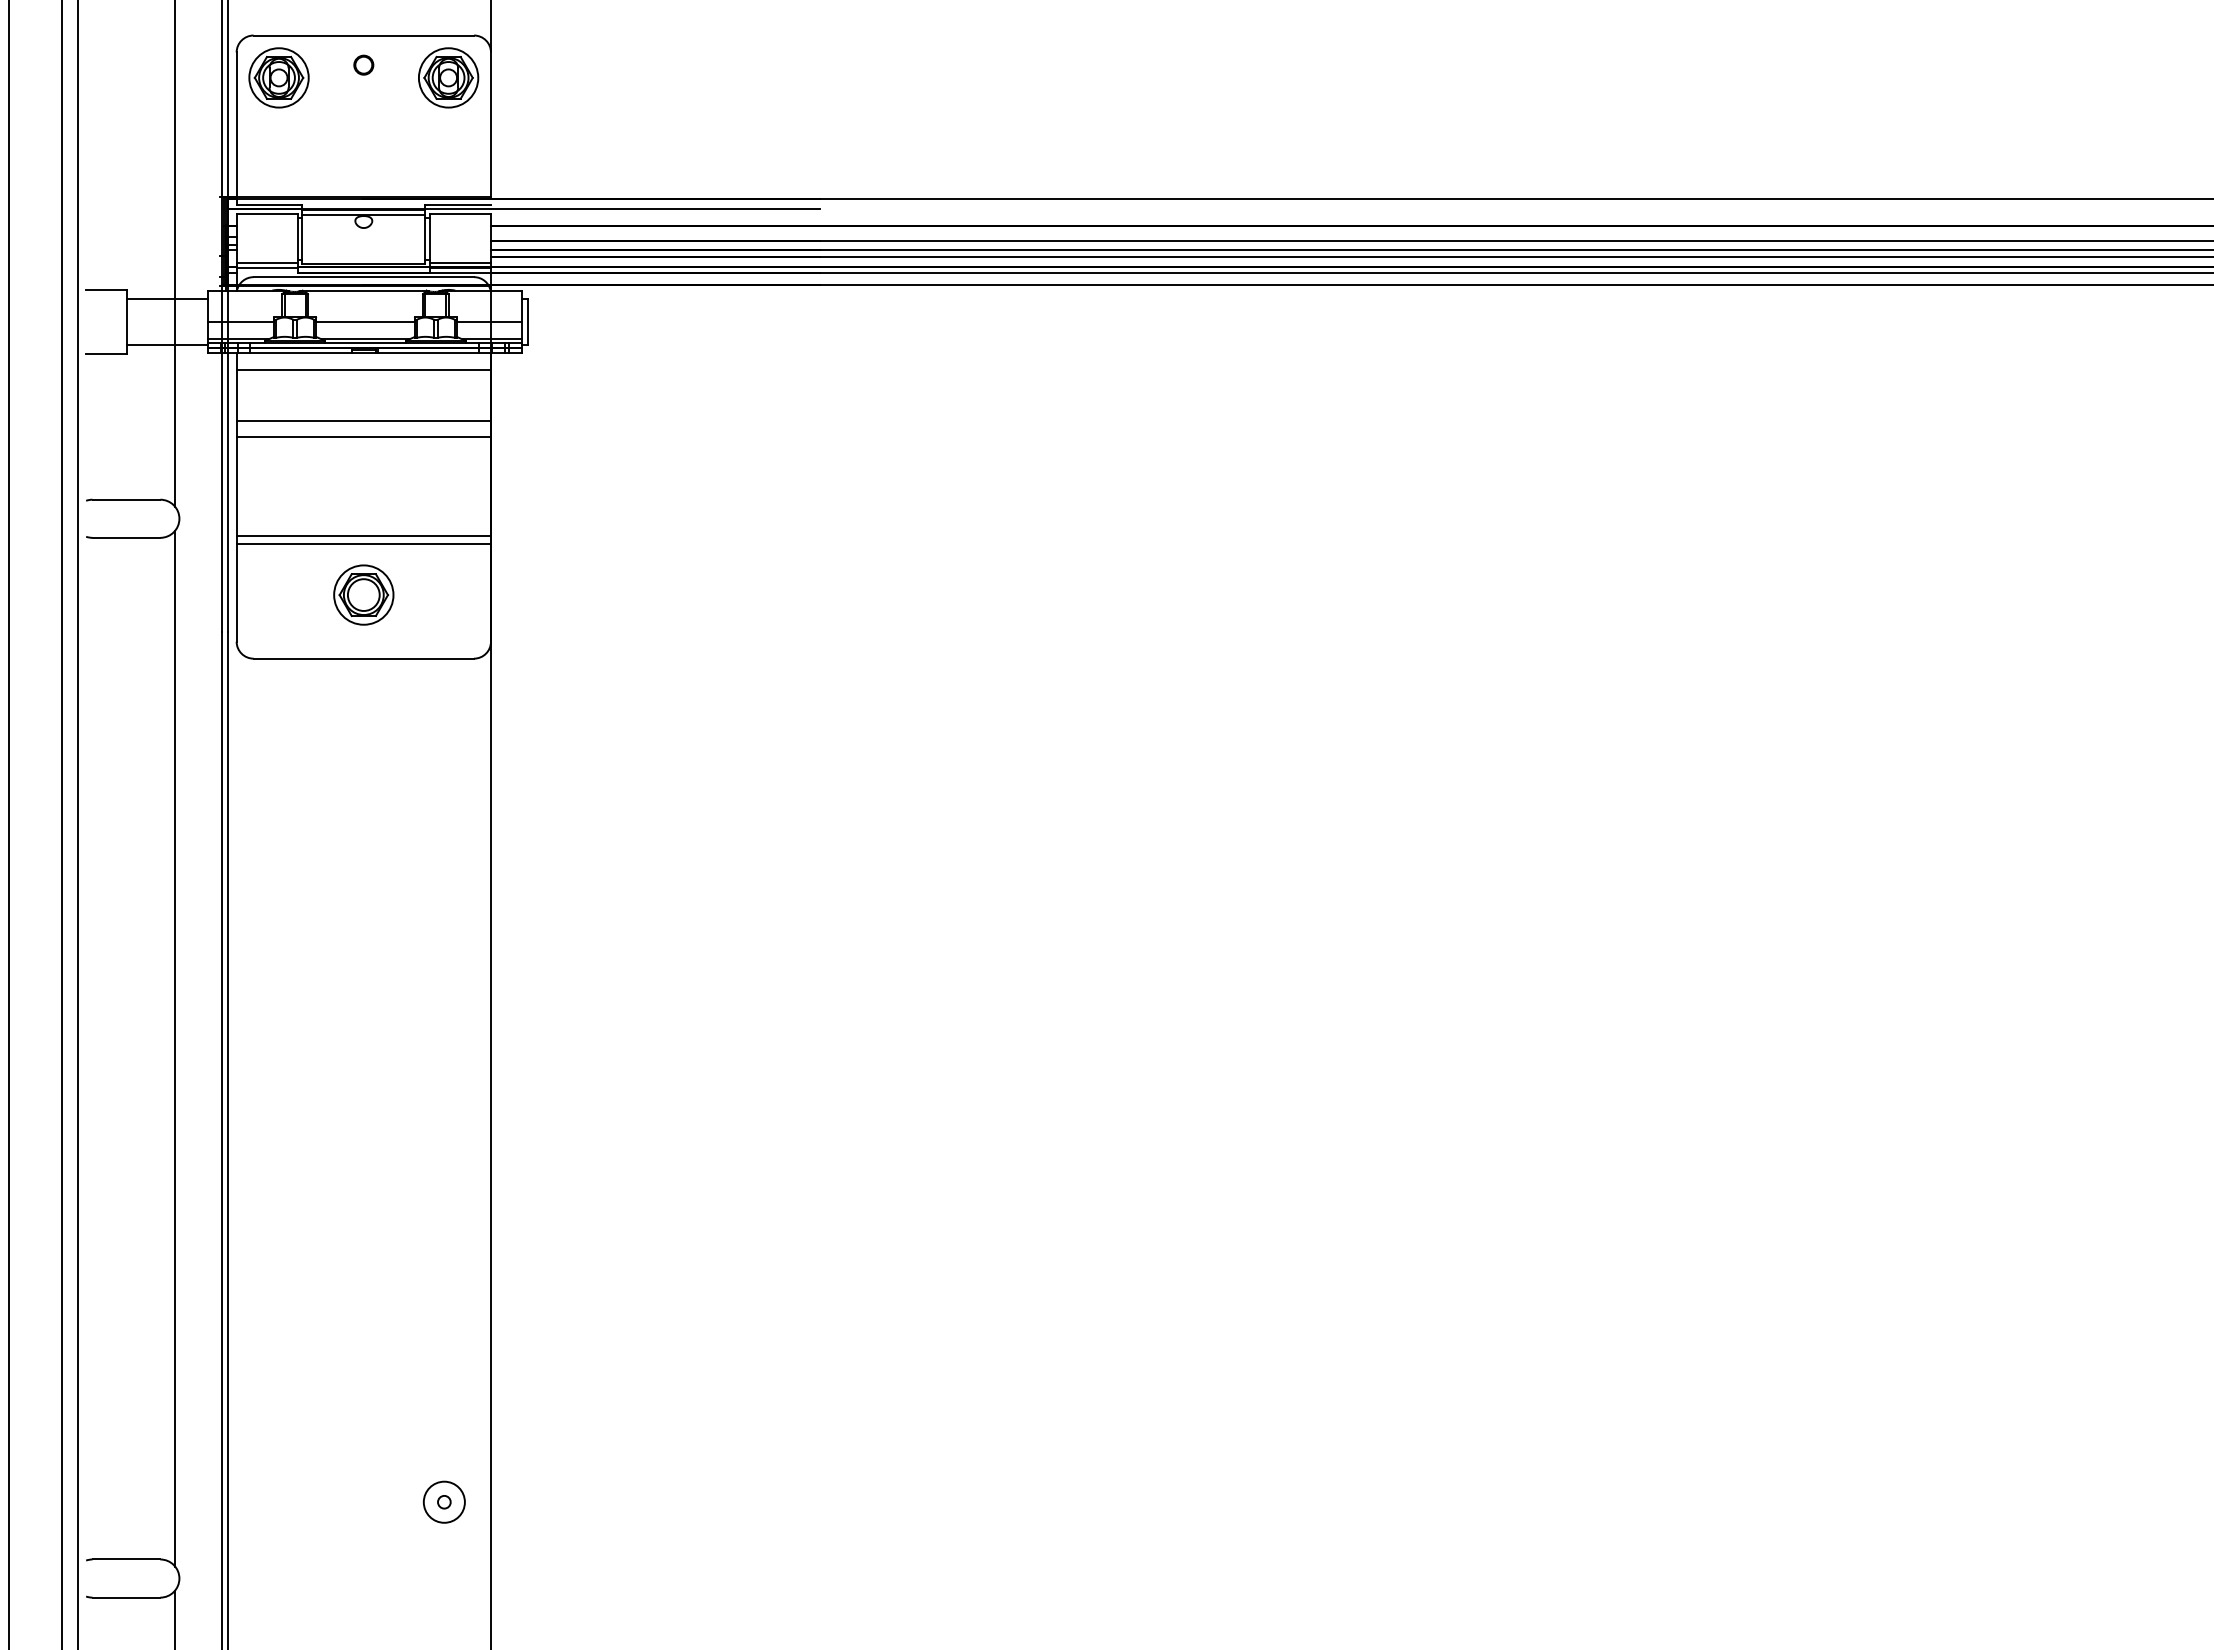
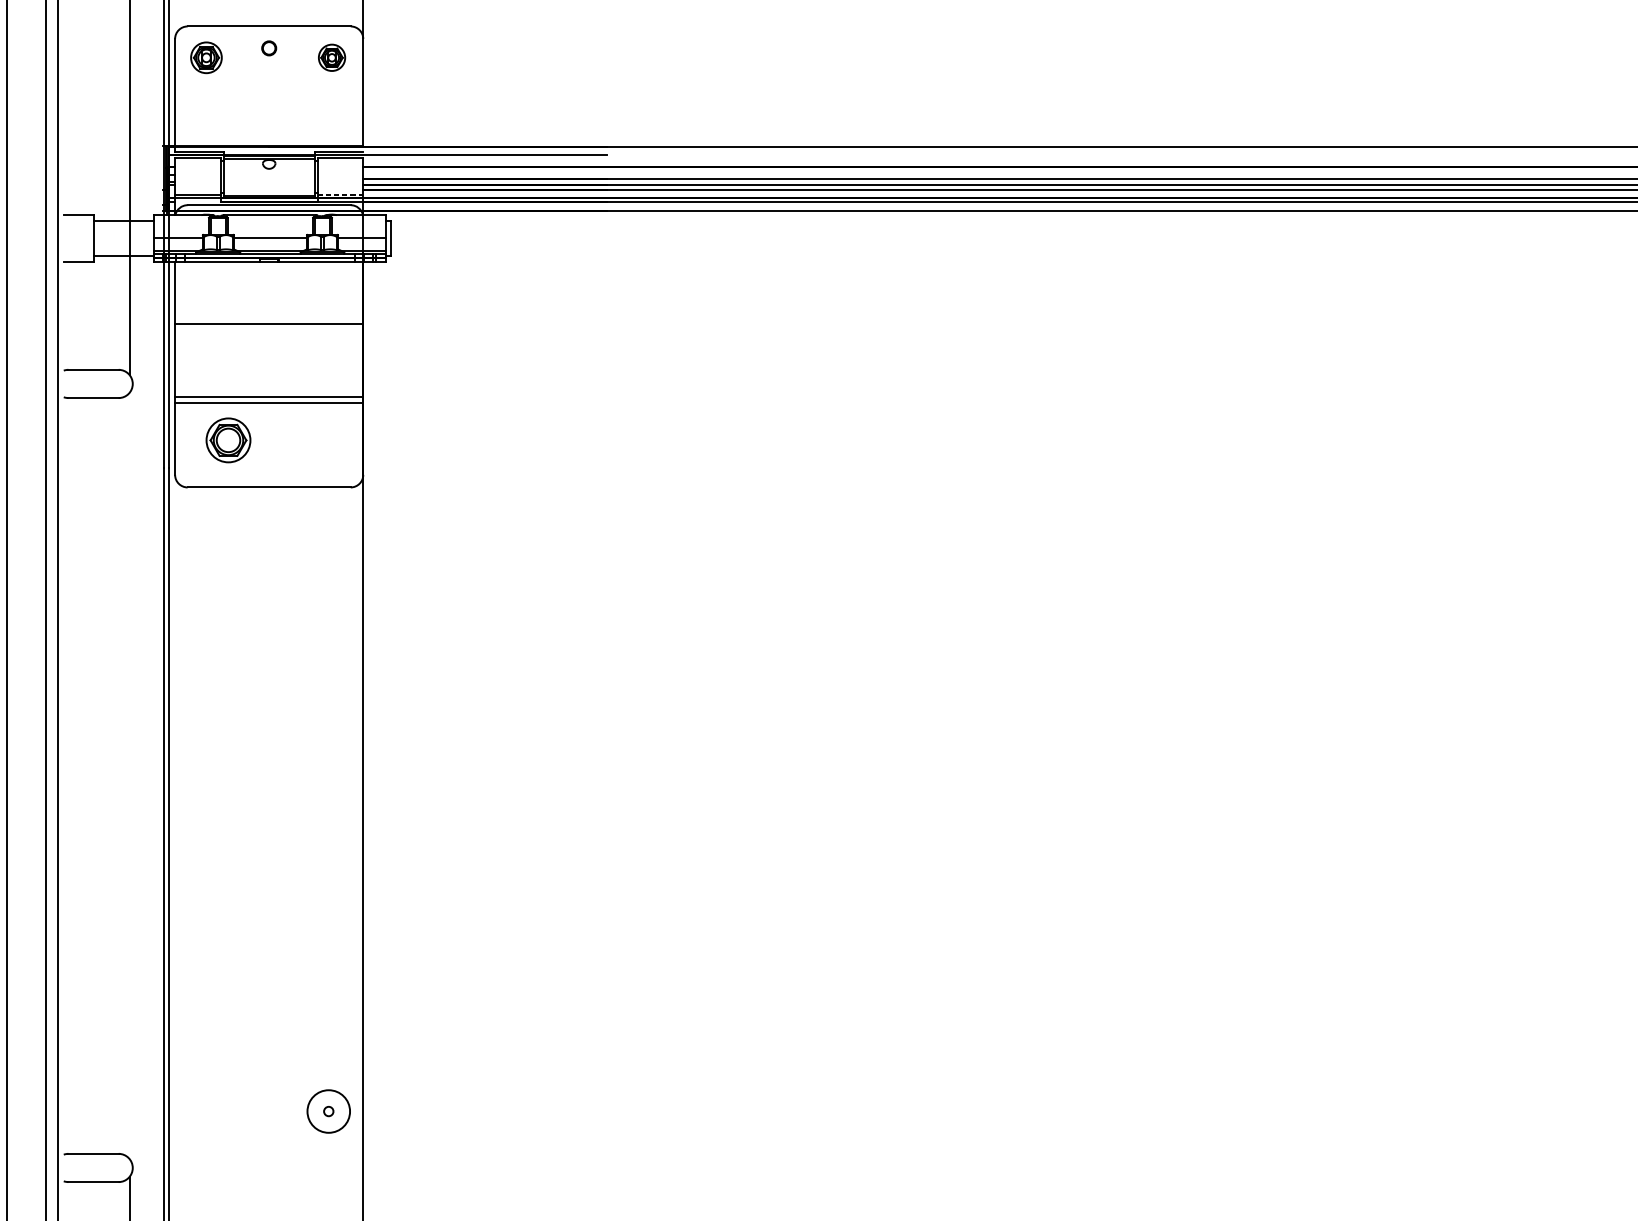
part: (278, 77) -> (206, 57), size x0.7
part: (448, 77) -> (331, 57), size x0.6
line: (460, 262) -> (340, 194), solid -> dashed
line: (363, 370) -> (268, 274), removed
line: (363, 421) -> (268, 311), removed
part: (363, 594) -> (228, 439), moved
line: (175, 1048) -> (129, 775), removed
circle: (443, 1501) -> (328, 1110), size x1.4

